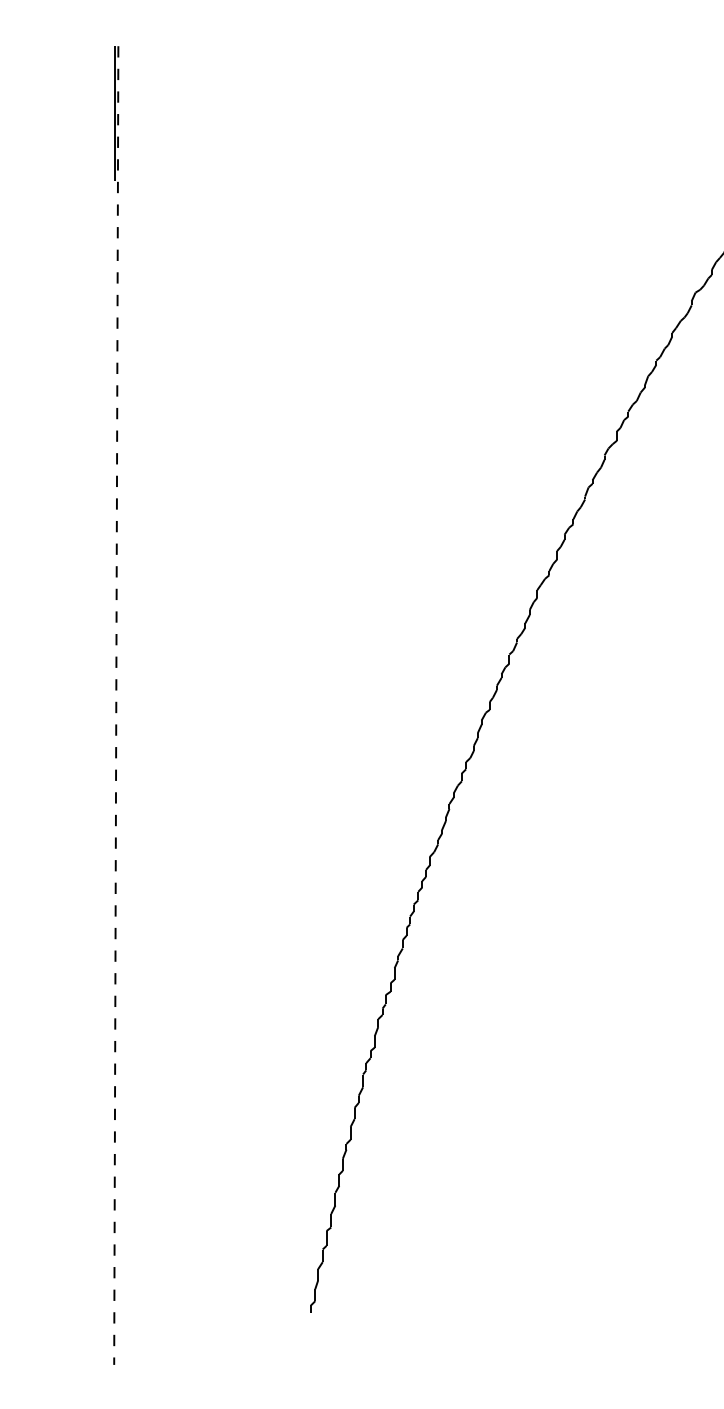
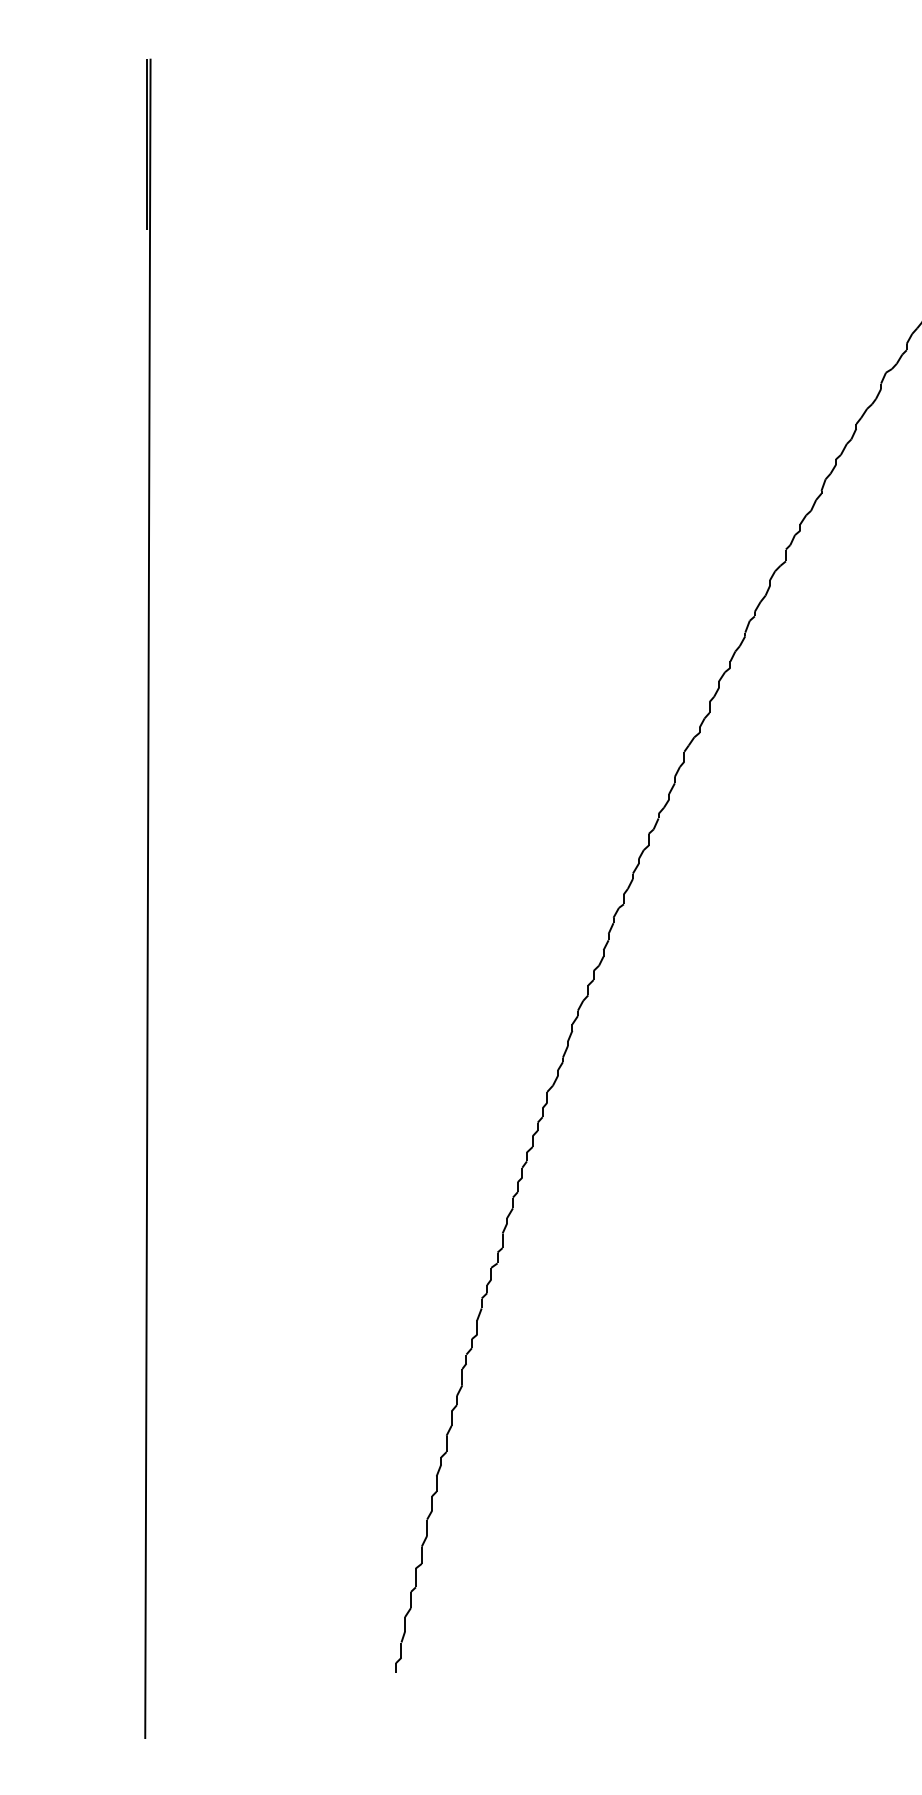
line: (116, 706) -> (148, 900), dashed -> solid

